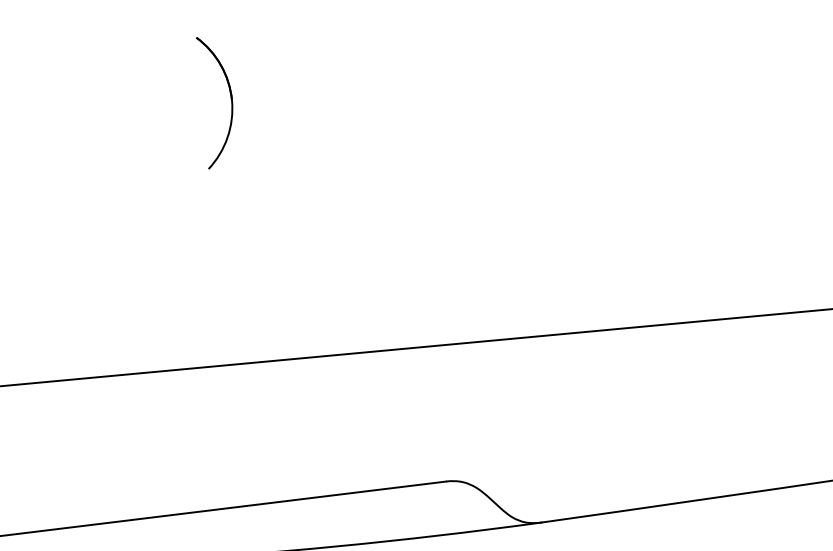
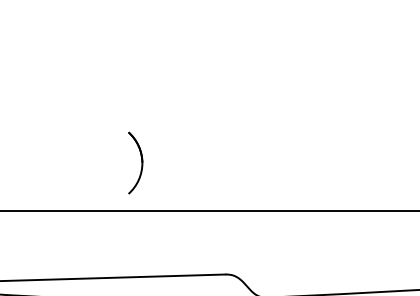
part: (217, 100) -> (135, 162), moved

